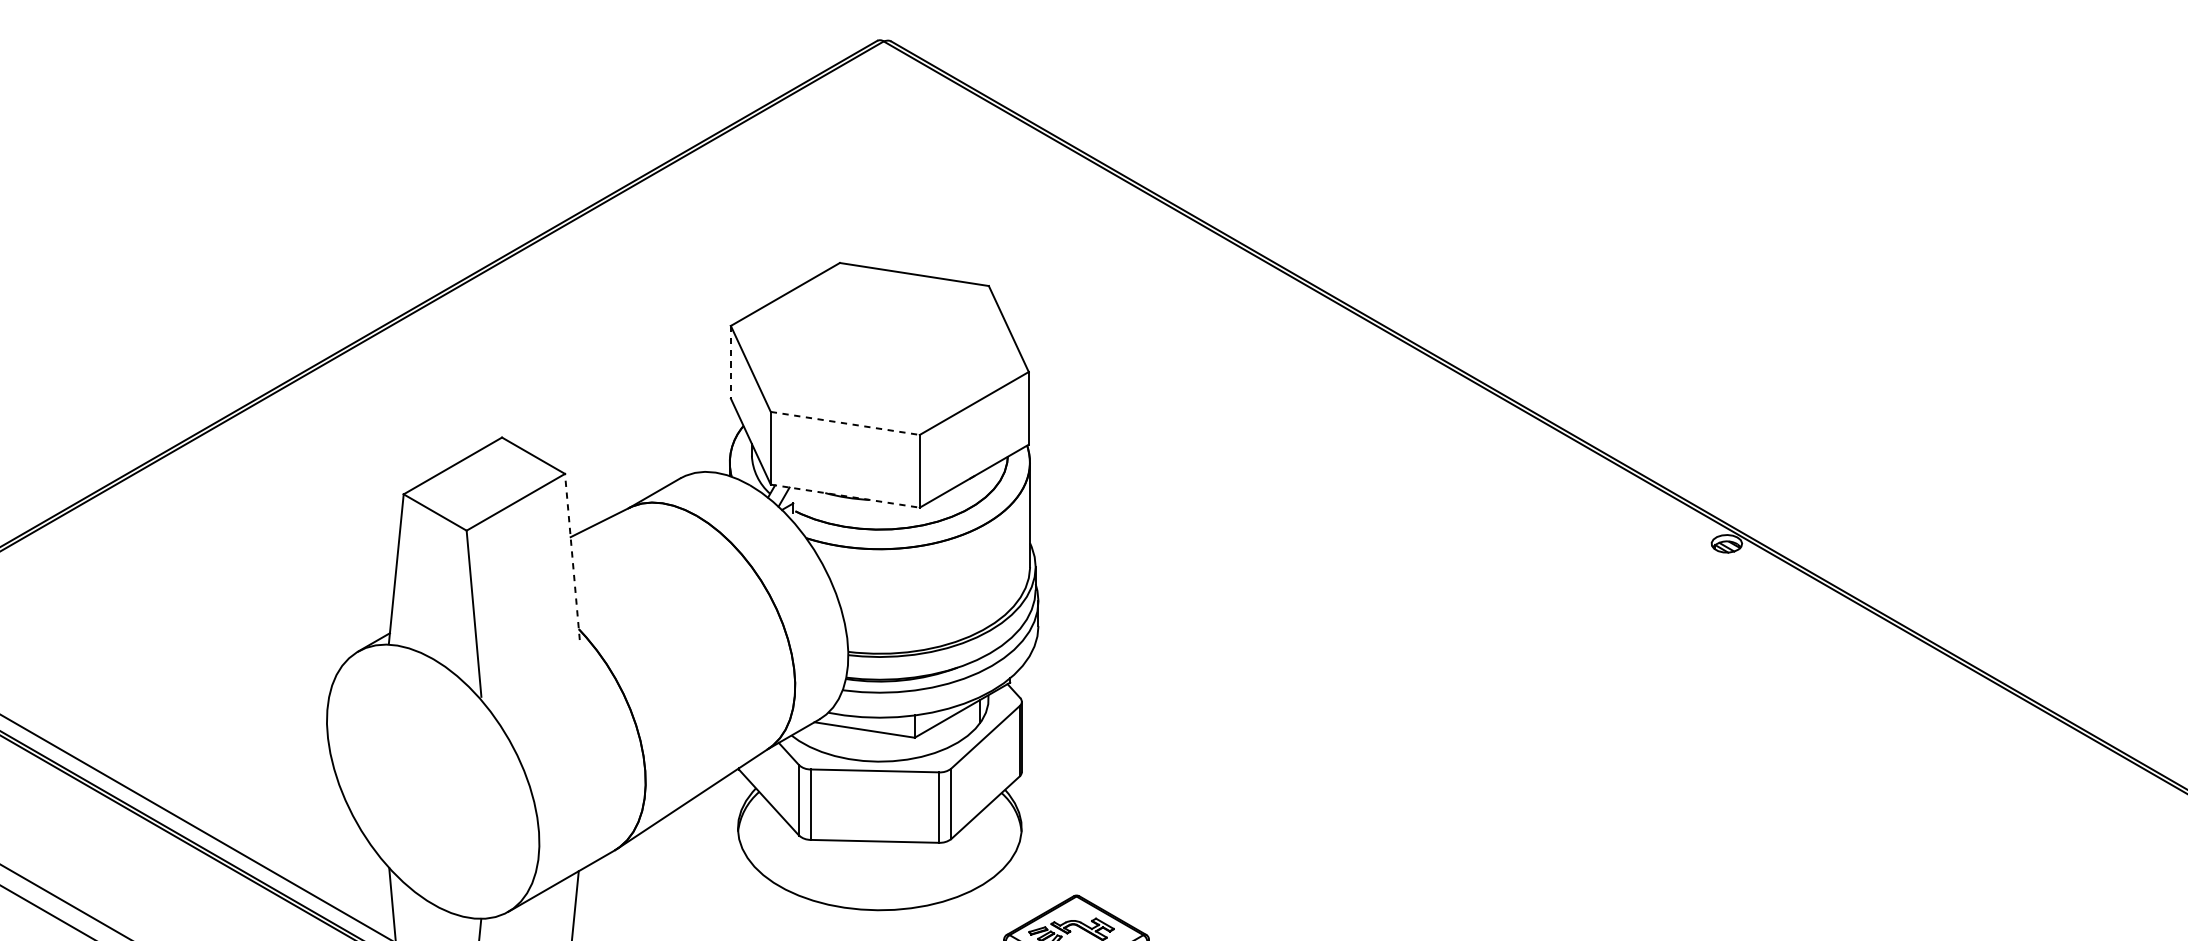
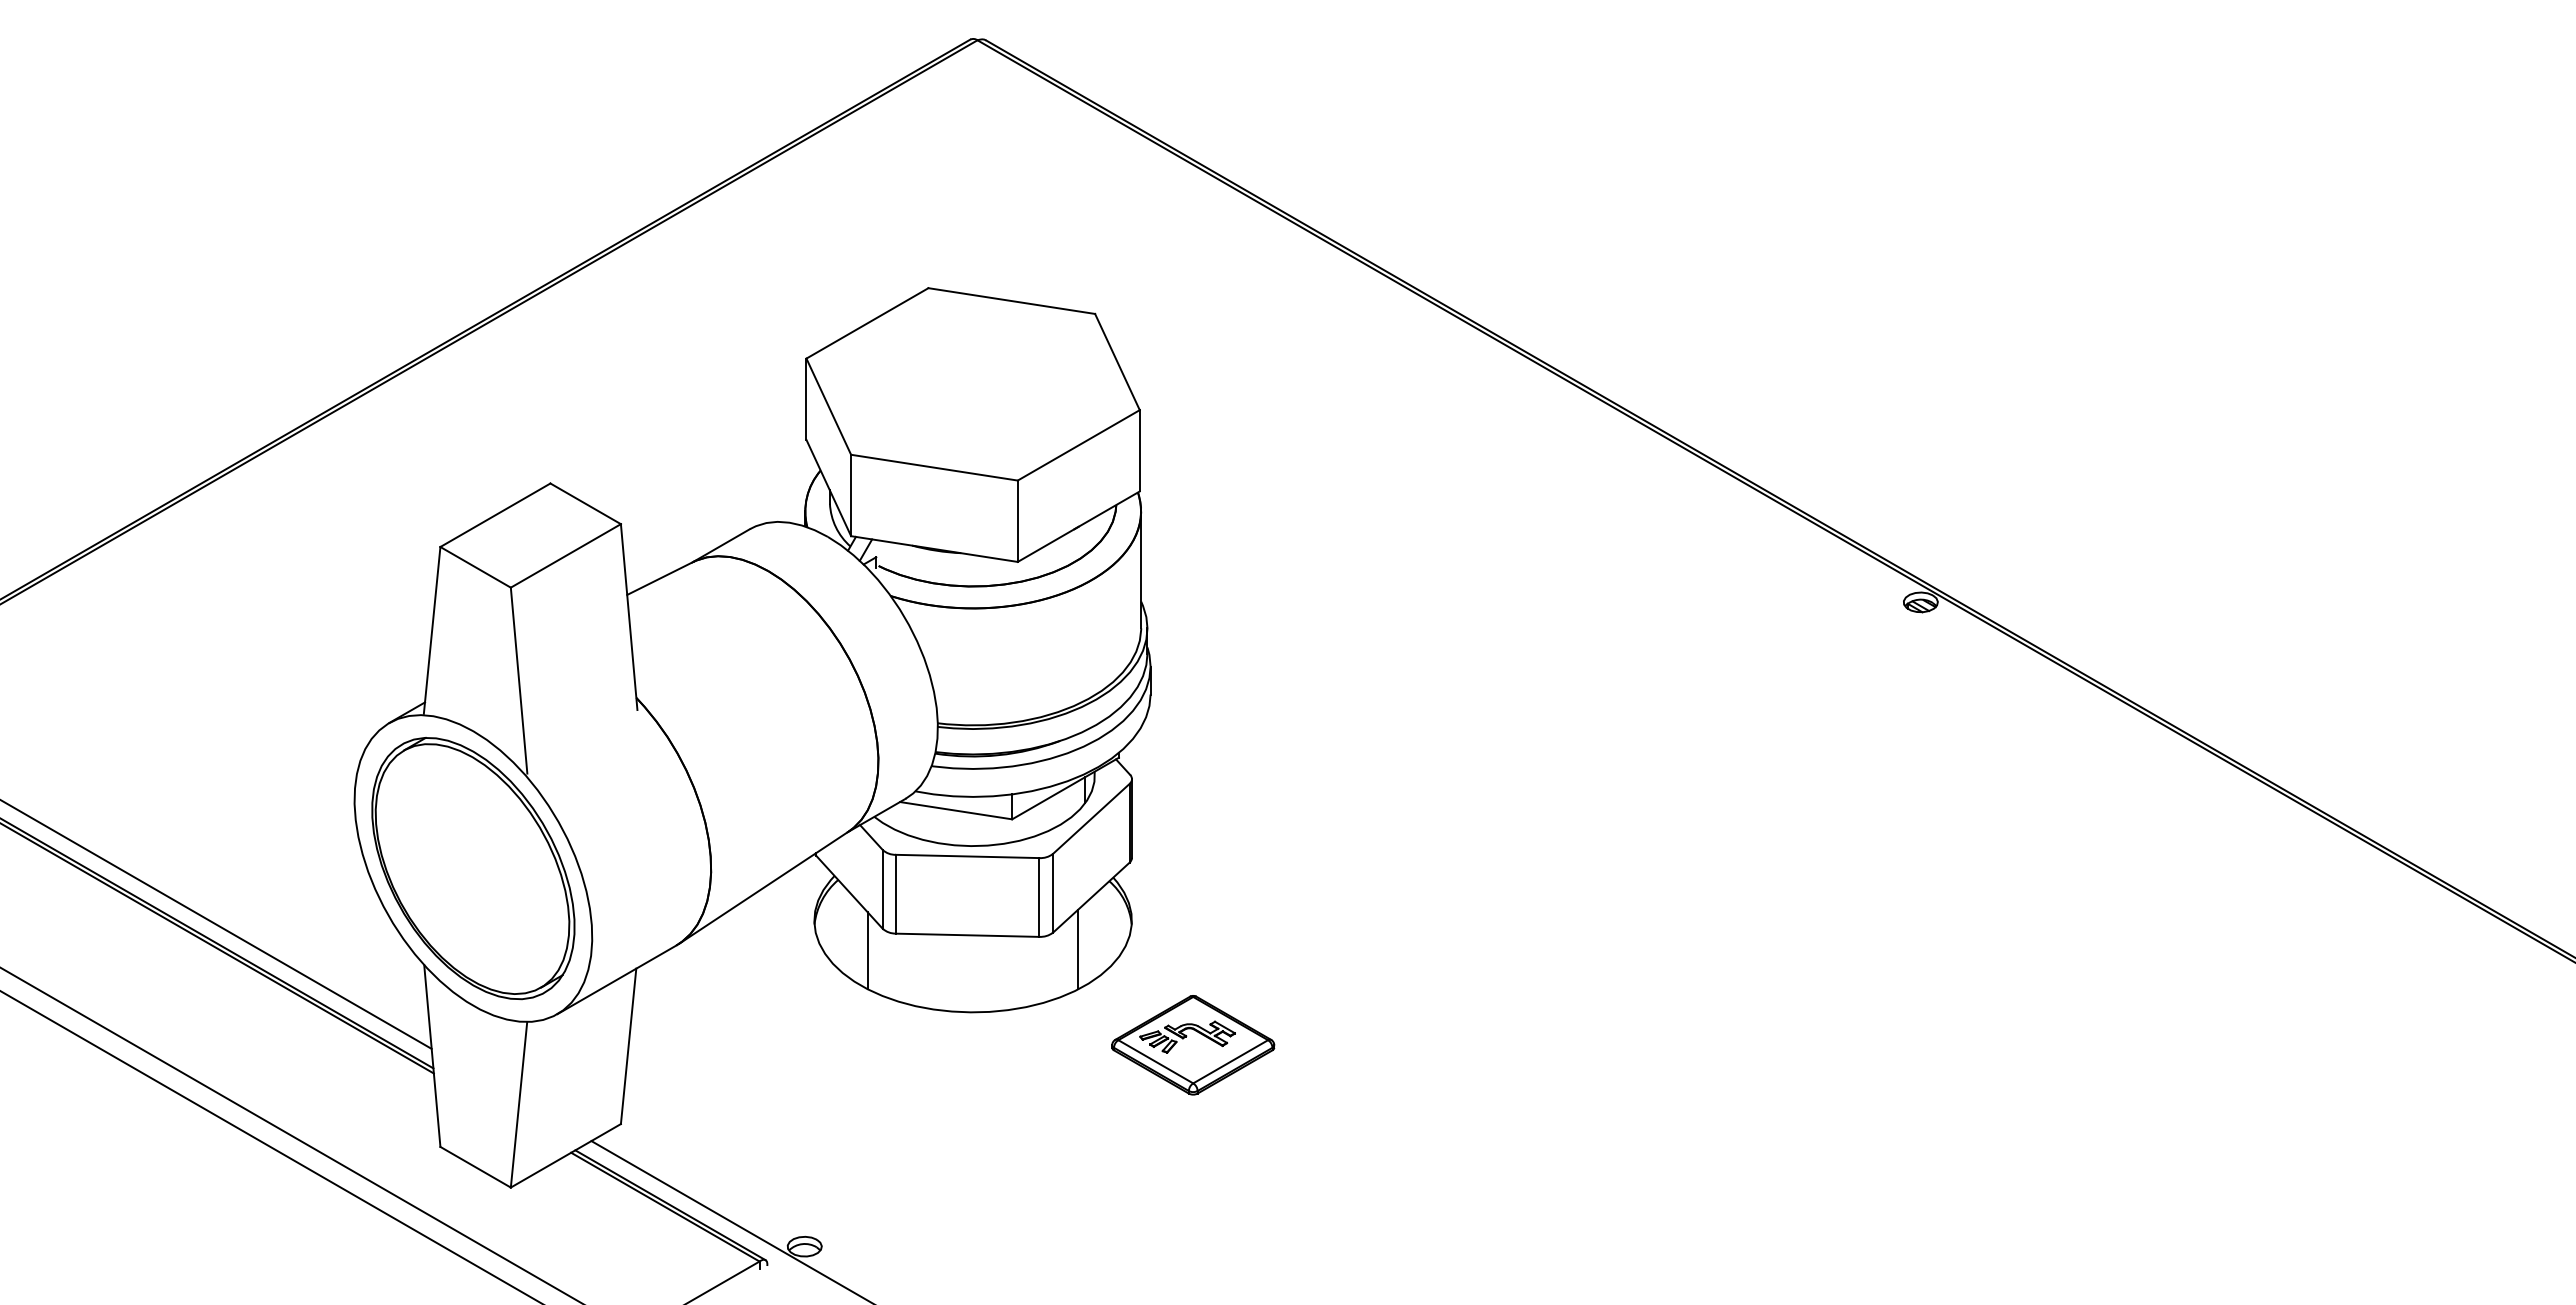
line: (730, 362) -> (806, 399), dashed -> solid
line: (845, 423) -> (934, 467), dashed -> solid
line: (845, 496) -> (934, 549), dashed -> solid
line: (572, 556) -> (629, 616), dashed -> solid
part: (433, 781) -> (473, 868), added
line: (785, 854) -> (867, 950), added
line: (974, 854) -> (1078, 949), added

